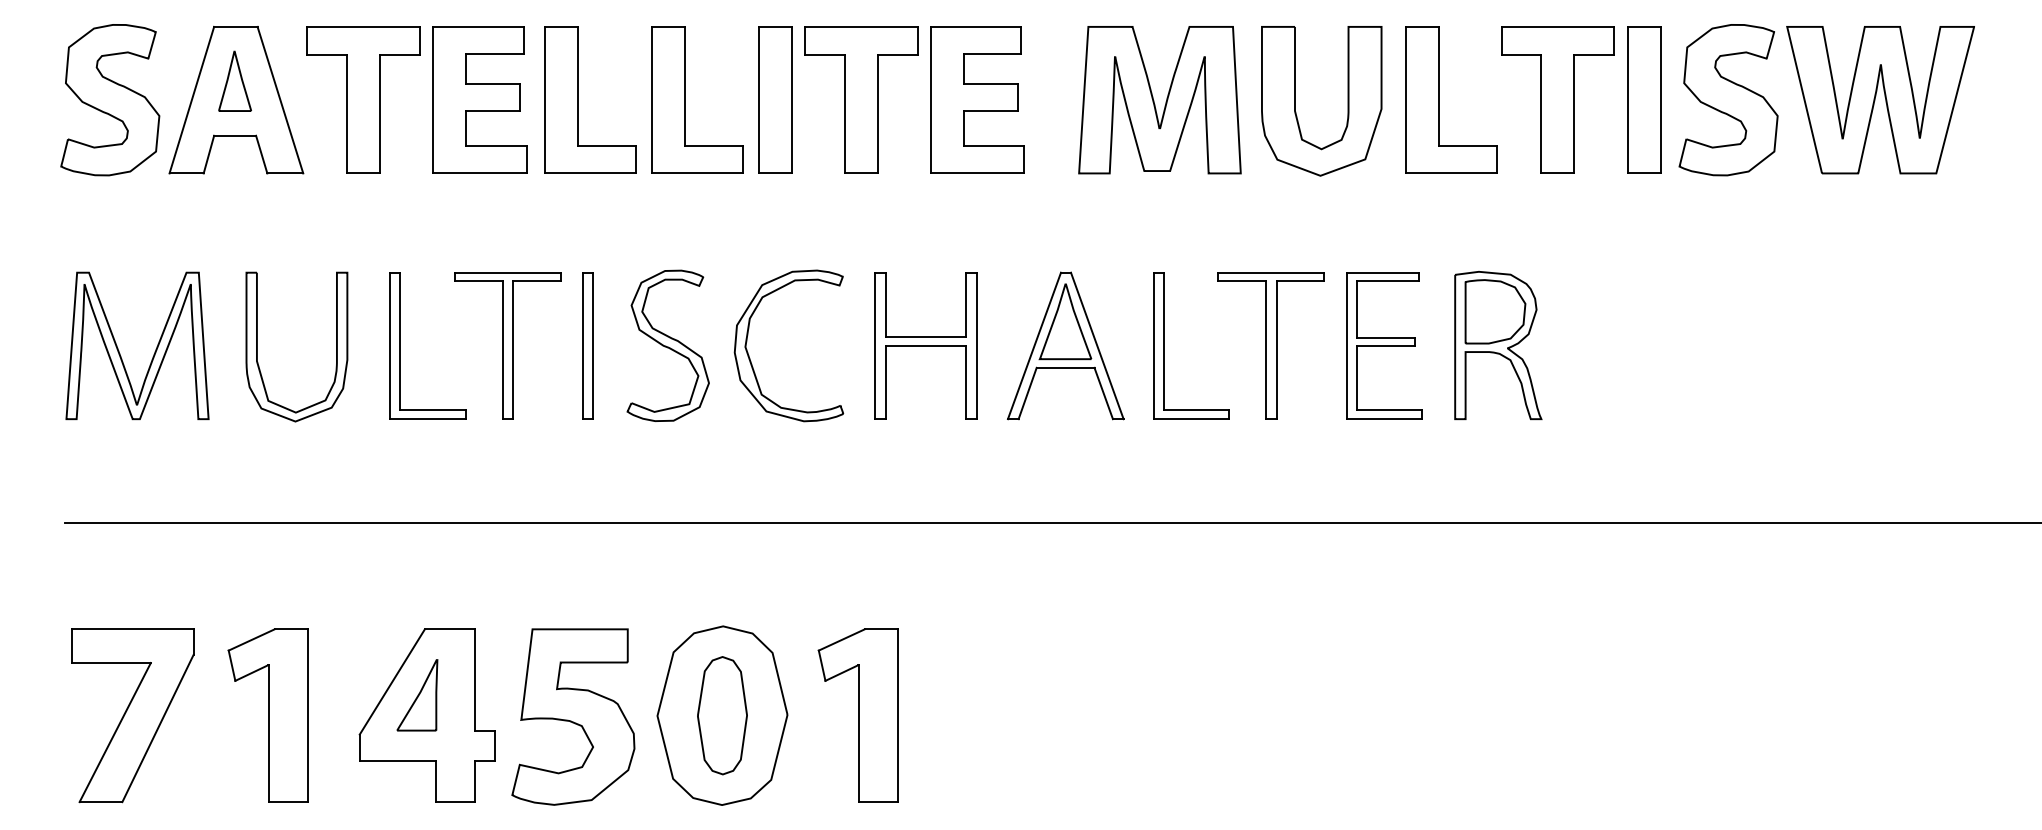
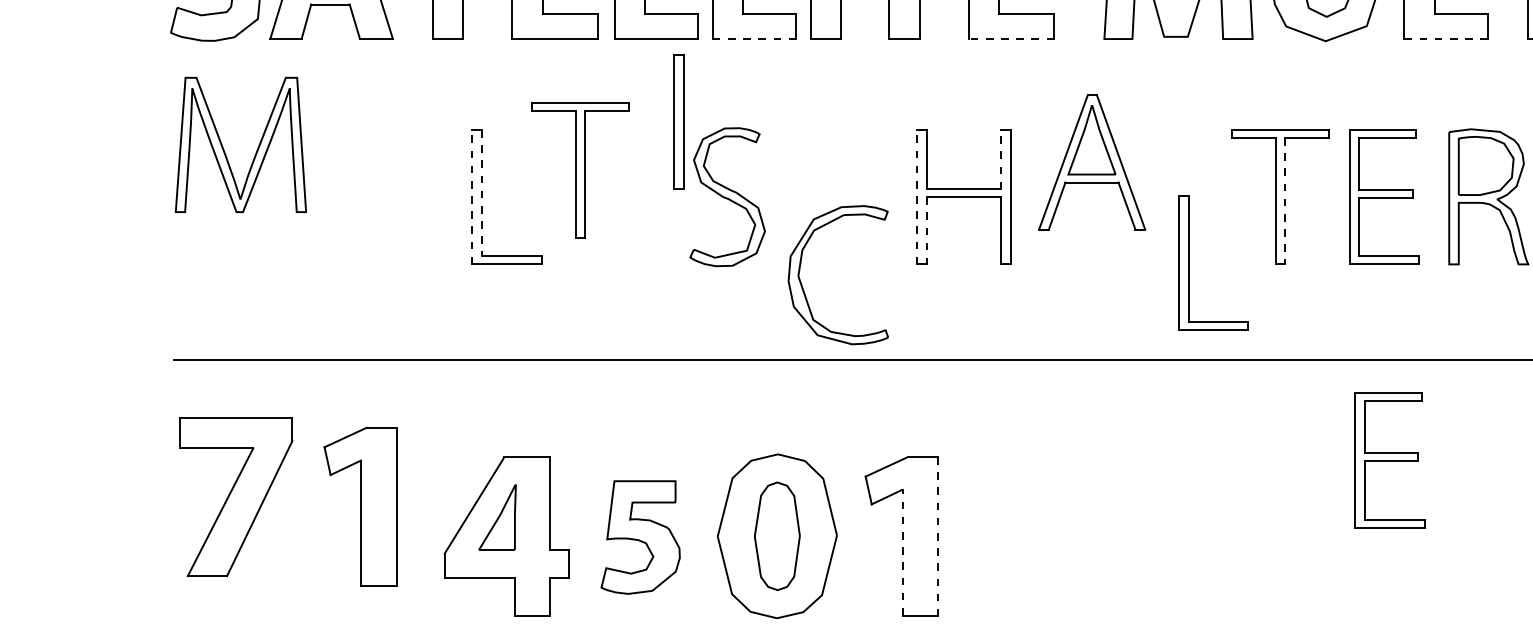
line: (697, 173) -> (754, 39), solid -> dashed
line: (977, 173) -> (1011, 39), solid -> dashed
line: (1451, 173) -> (1445, 39), solid -> dashed
line: (966, 304) -> (1001, 159), solid -> dashed
line: (400, 341) -> (482, 193), solid -> dashed
line: (389, 345) -> (472, 196), solid -> dashed
part: (507, 345) -> (580, 170), moved
part: (587, 345) -> (678, 121), moved
line: (875, 345) -> (917, 196), solid -> dashed
part: (1065, 345) -> (1091, 161), moved
part: (1164, 345) -> (1189, 262), moved
part: (257, 346) -> (350, 197), removed
line: (1276, 350) -> (1285, 201), solid -> dashed
part: (154, 351) -> (256, 150), moved
part: (750, 358) -> (803, 286), moved
line: (885, 382) -> (926, 230), solid -> dashed
part: (1390, 632) -> (1389, 460), added
part: (132, 715) -> (236, 496), moved
part: (267, 715) -> (360, 506), moved
part: (573, 716) -> (640, 537), size x0.7
line: (898, 716) -> (938, 537), solid -> dashed
line: (858, 733) -> (902, 552), solid -> dashed

